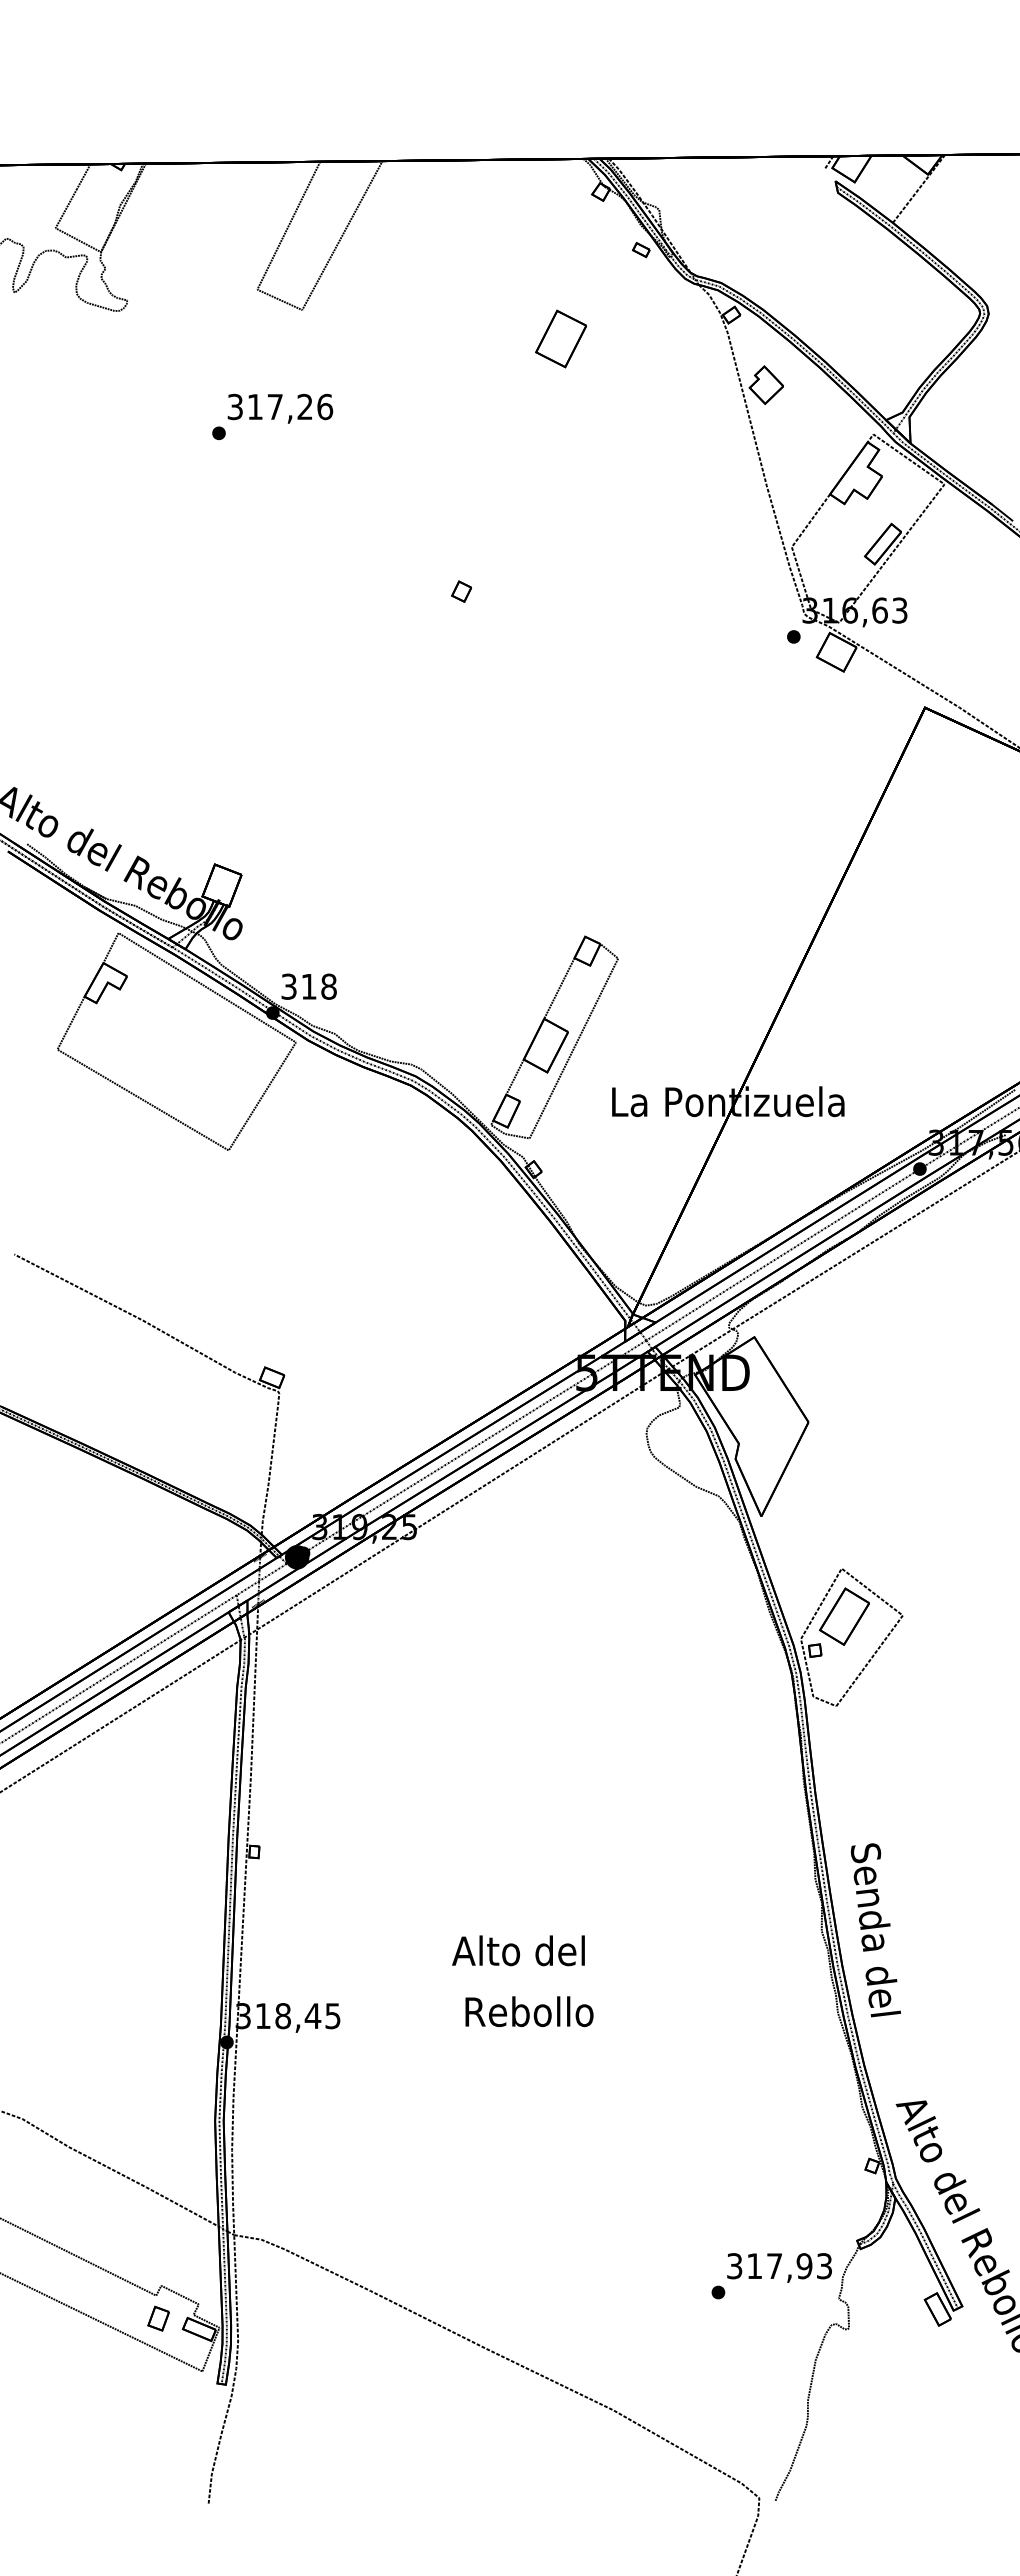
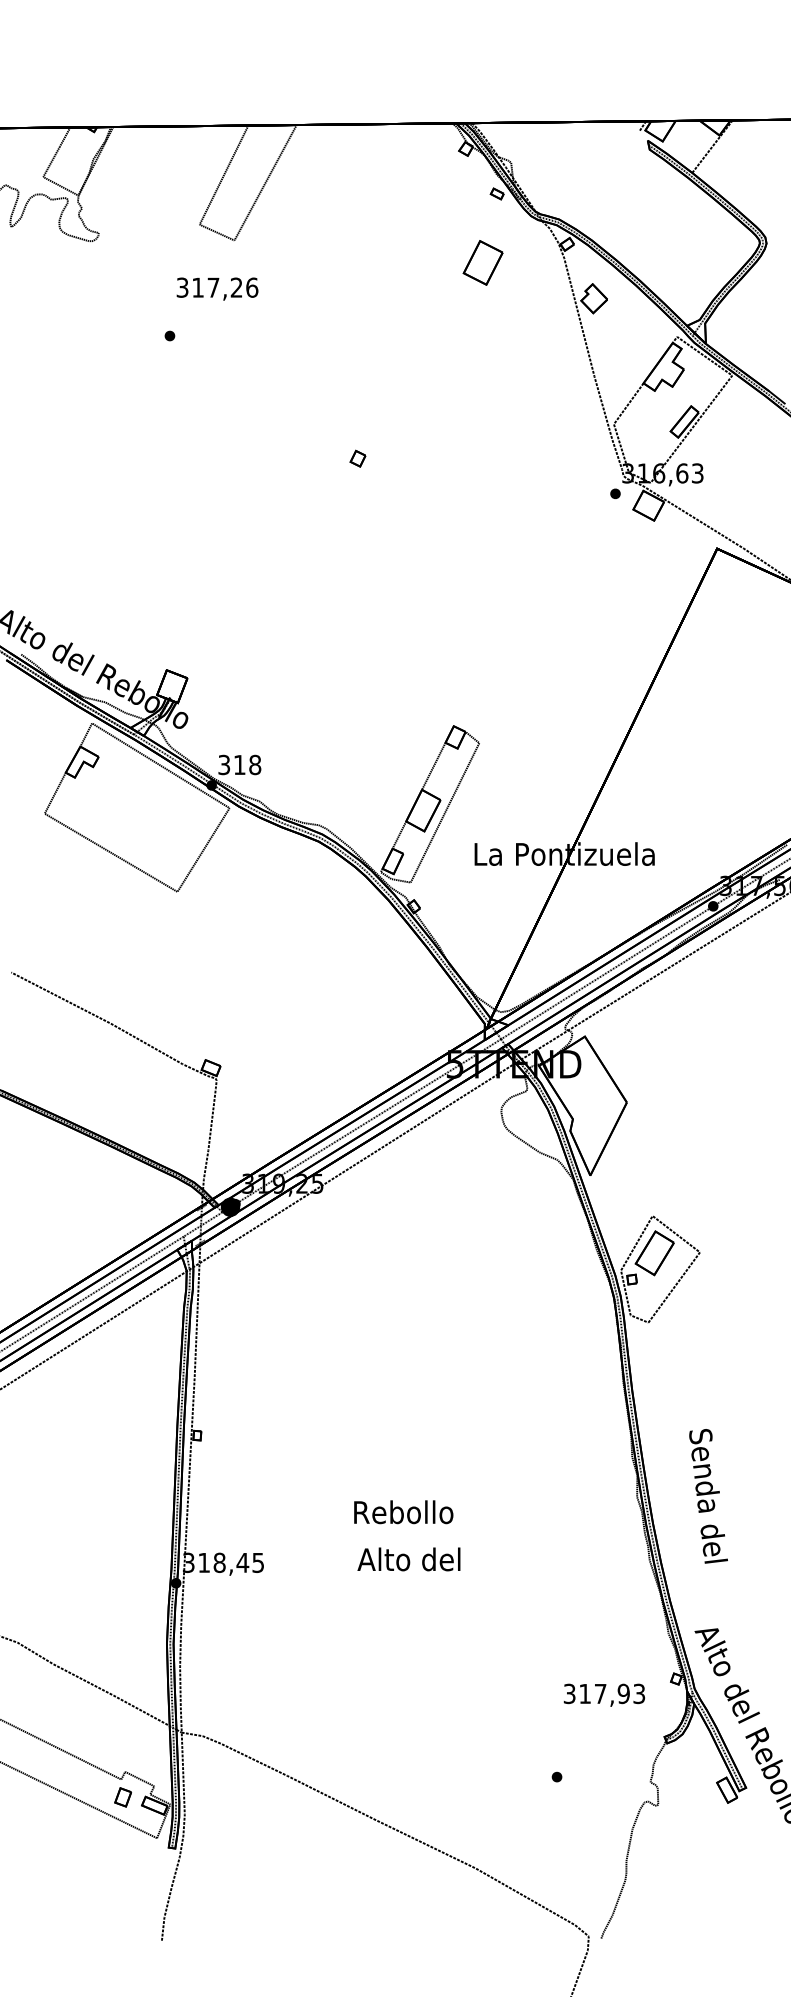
part: (561, 338) -> (483, 262), moved
text: (280, 408) -> (217, 288), moved
text: (875, 1930) -> (708, 1496), moved
text: (518, 1950) -> (402, 1512), Alto del -> Rebollo
text: (527, 2011) -> (409, 1559), Rebollo -> Alto del
text: (779, 2267) -> (604, 1694), moved

